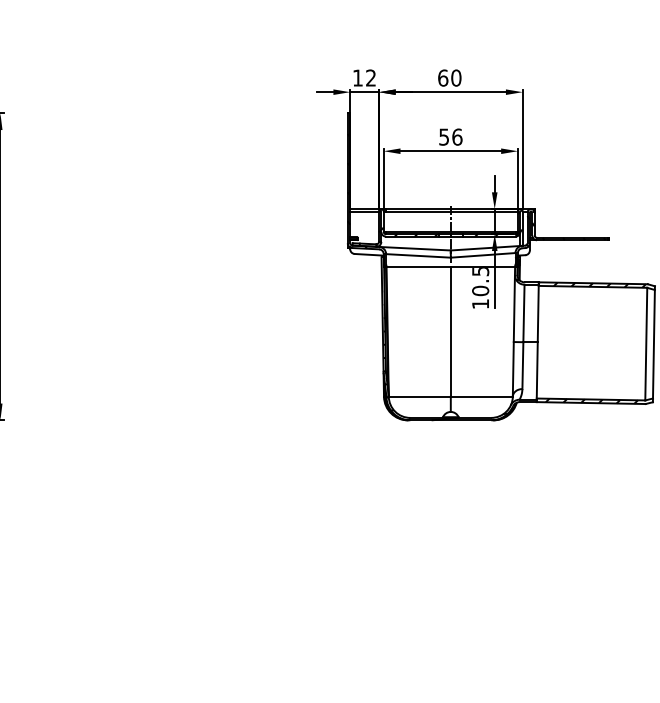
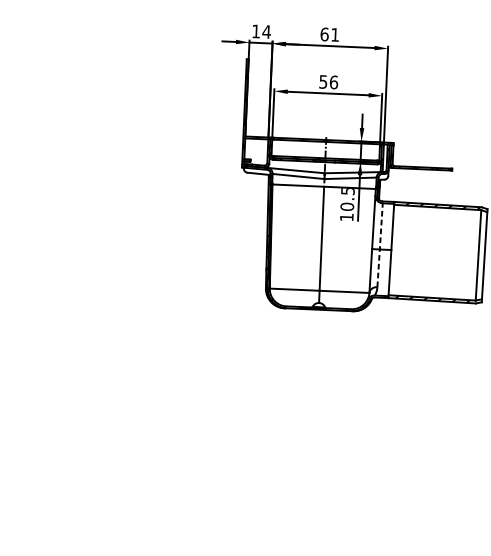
text: (370, 77) -> (266, 31), 12 -> 14
text: (456, 77) -> (335, 34), 60 -> 61
line: (523, 336) -> (380, 244), solid -> dashed

